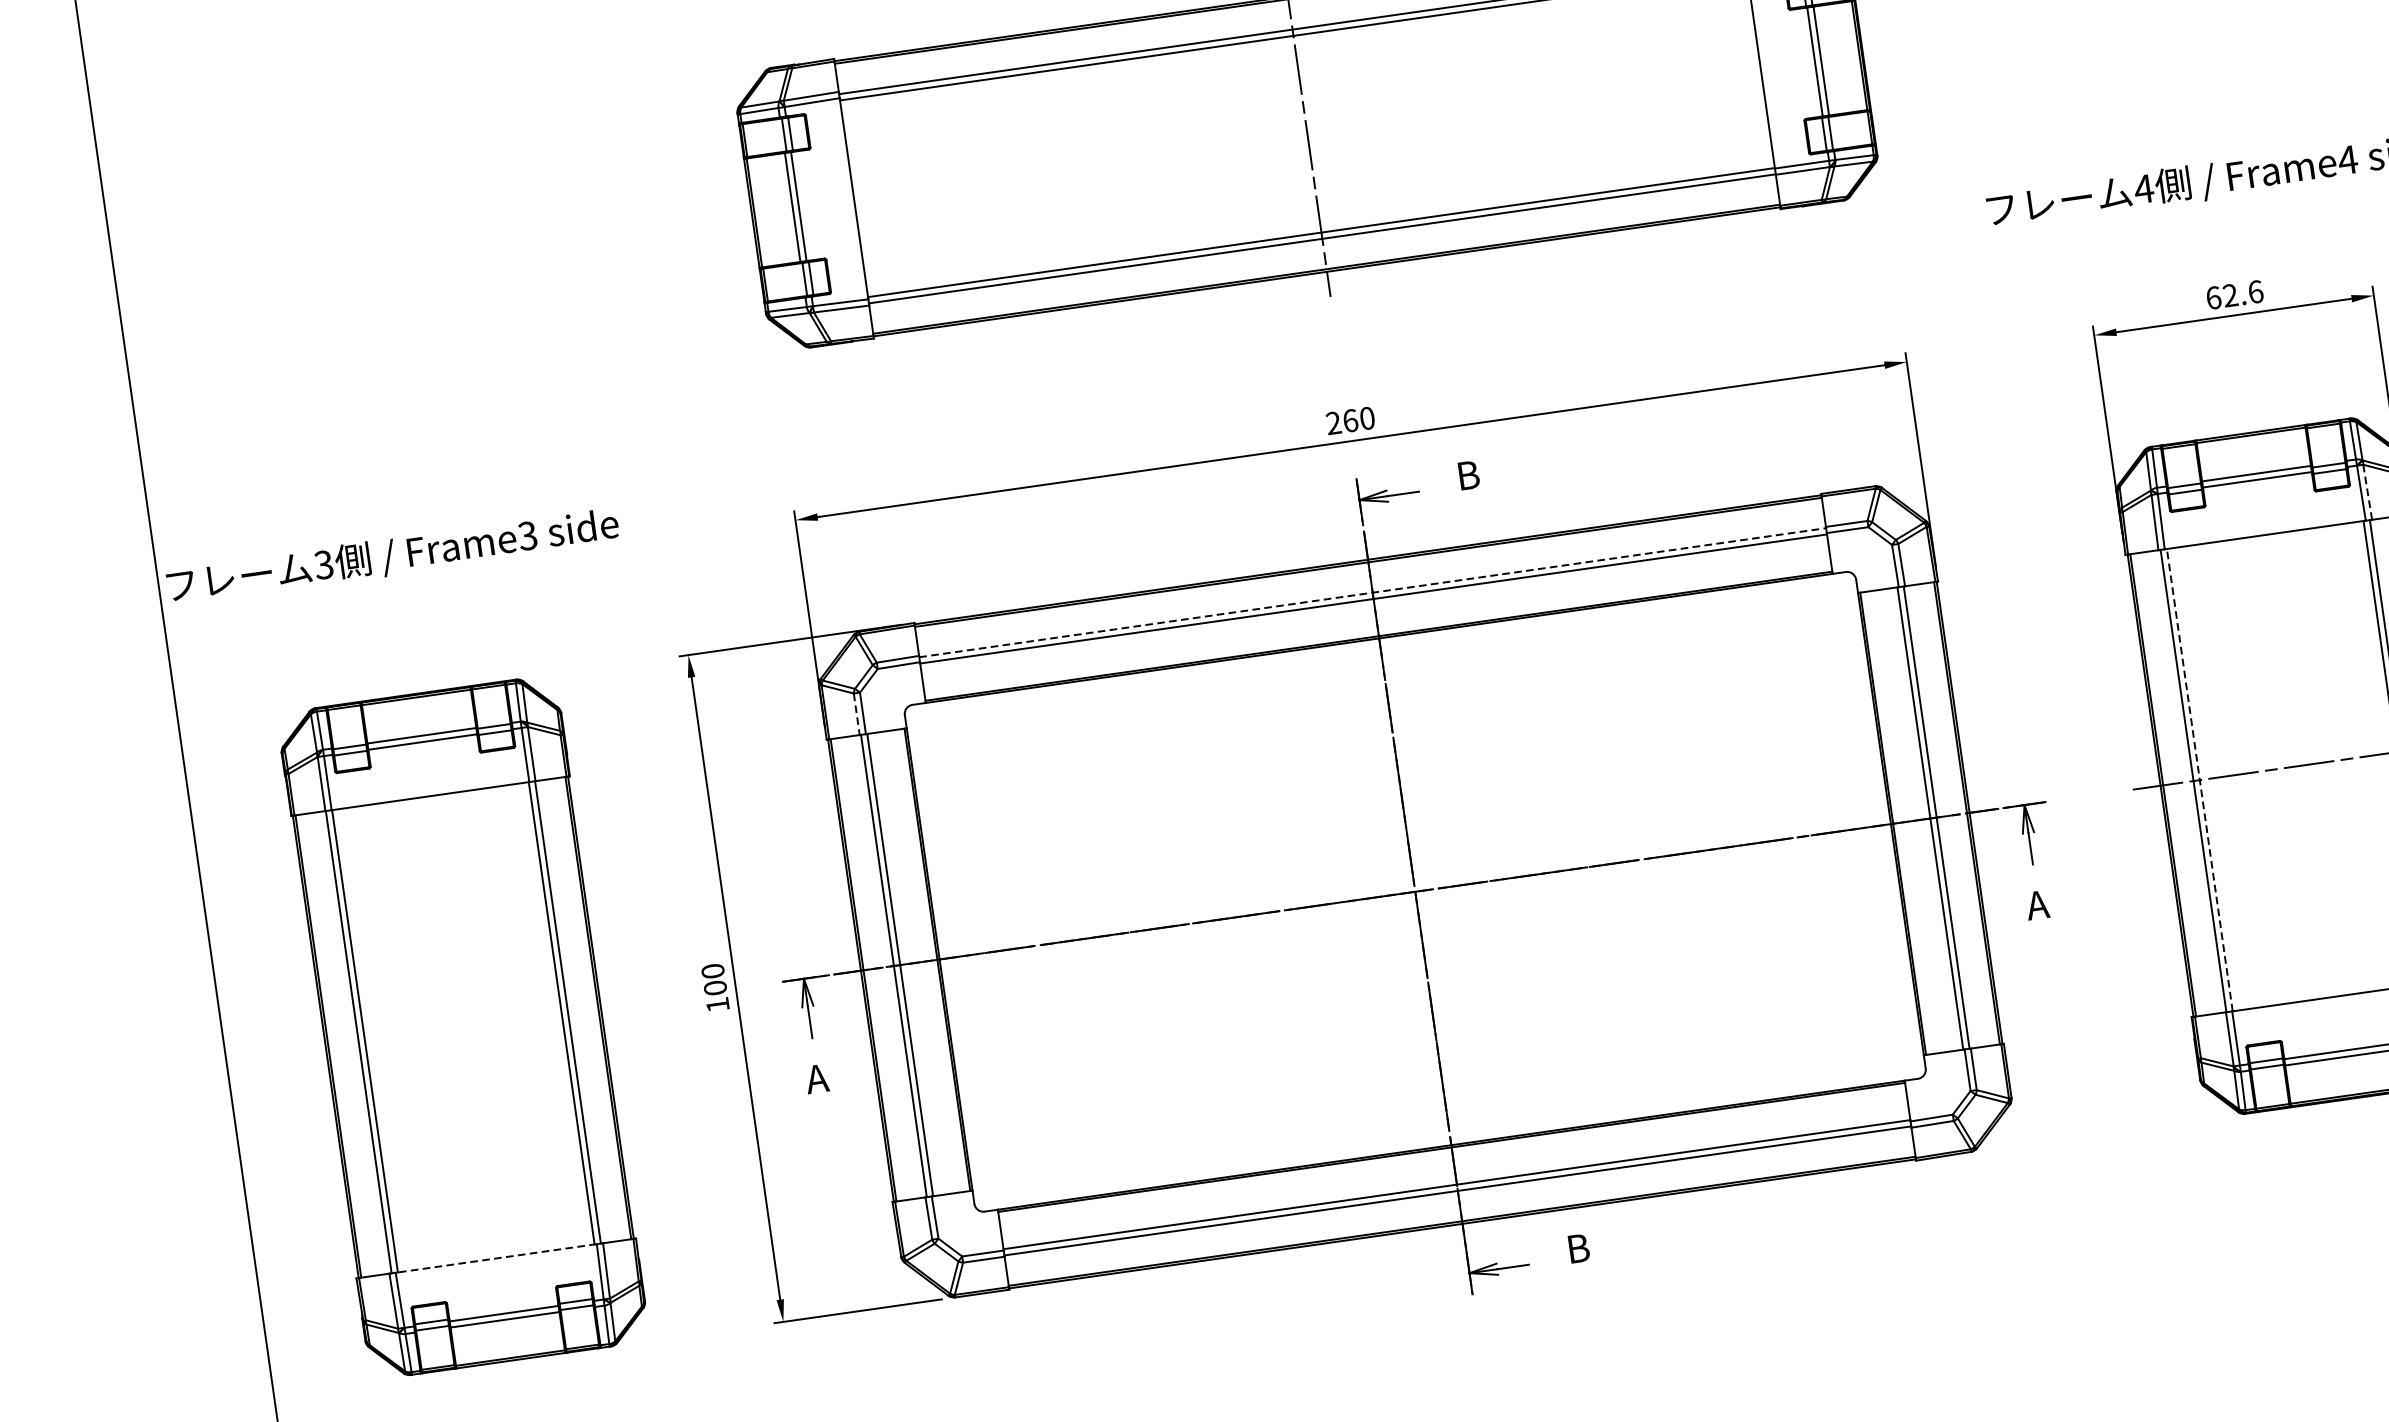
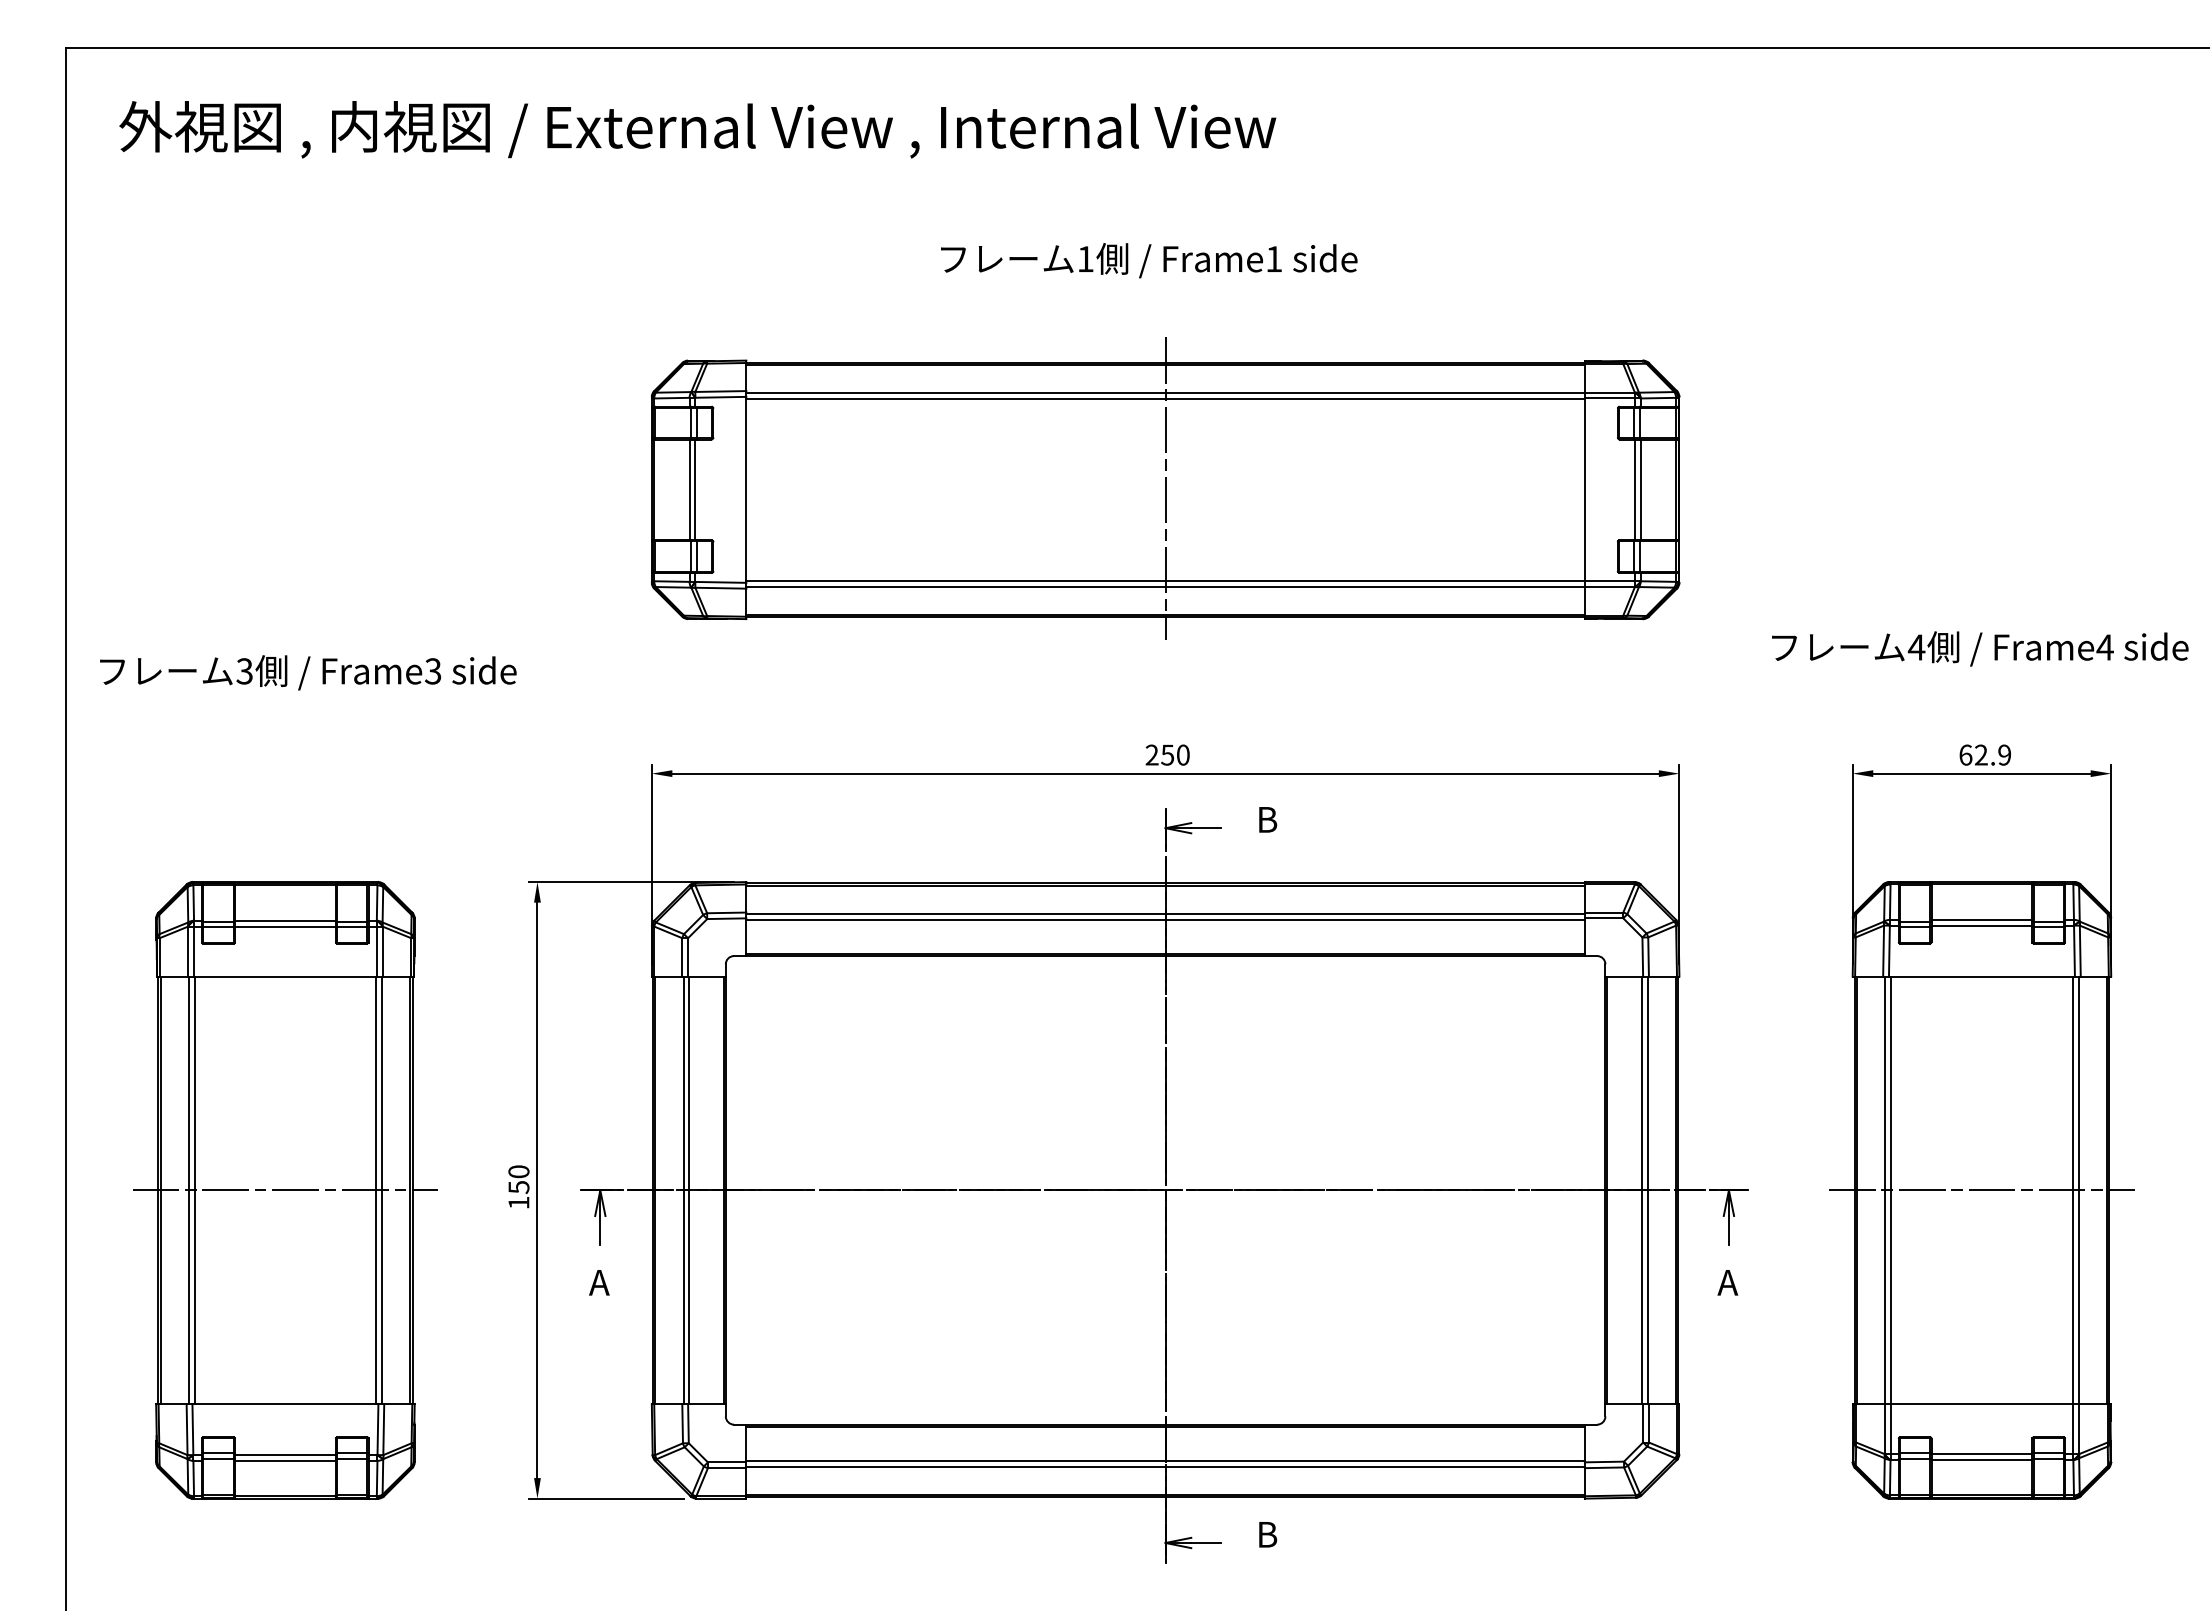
text: (2255, 291) -> (2004, 754), 62.6 -> 62.9
text: (1350, 420) -> (1167, 754), 260 -> 250
line: (2367, 492) -> (2080, 951), dashed -> solid
text: (393, 556) -> (308, 672), moved
line: (1373, 592) -> (1166, 913), dashed -> solid
line: (856, 714) -> (682, 957), dashed -> solid
line: (2200, 780) -> (1891, 1190), dashed -> solid
text: (714, 988) -> (518, 1187), 100 -> 150
line: (463, 1027) -> (285, 1190), added
line: (496, 1258) -> (285, 1404), dashed -> solid

